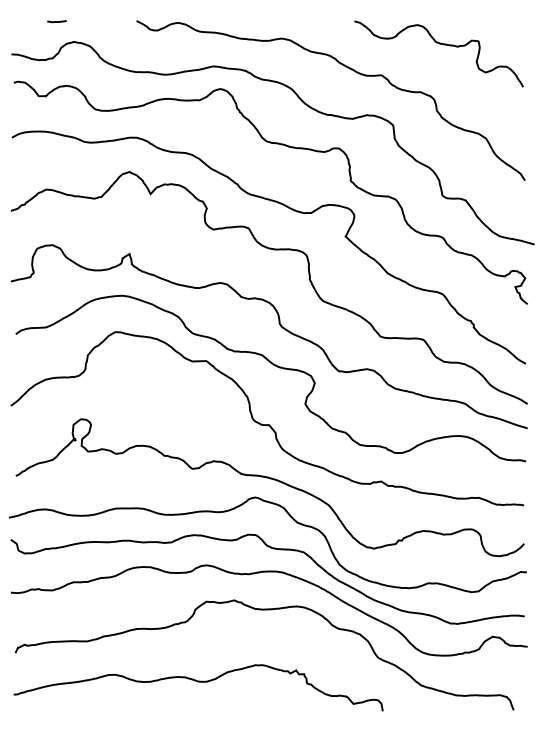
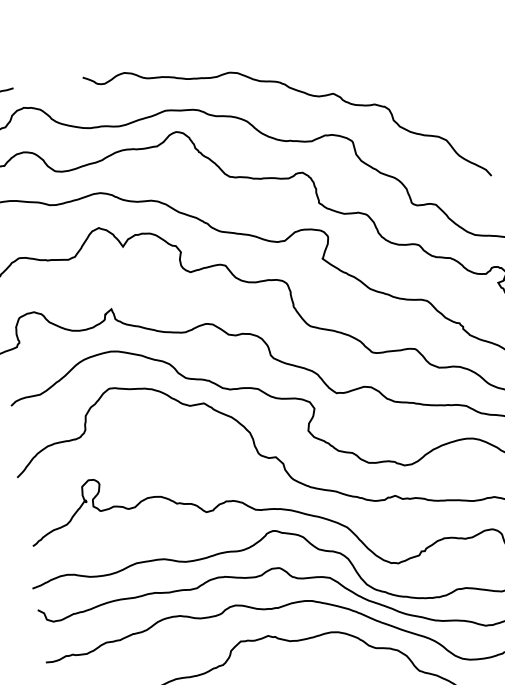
curve: (439, 44) -> (386, 54), removed

